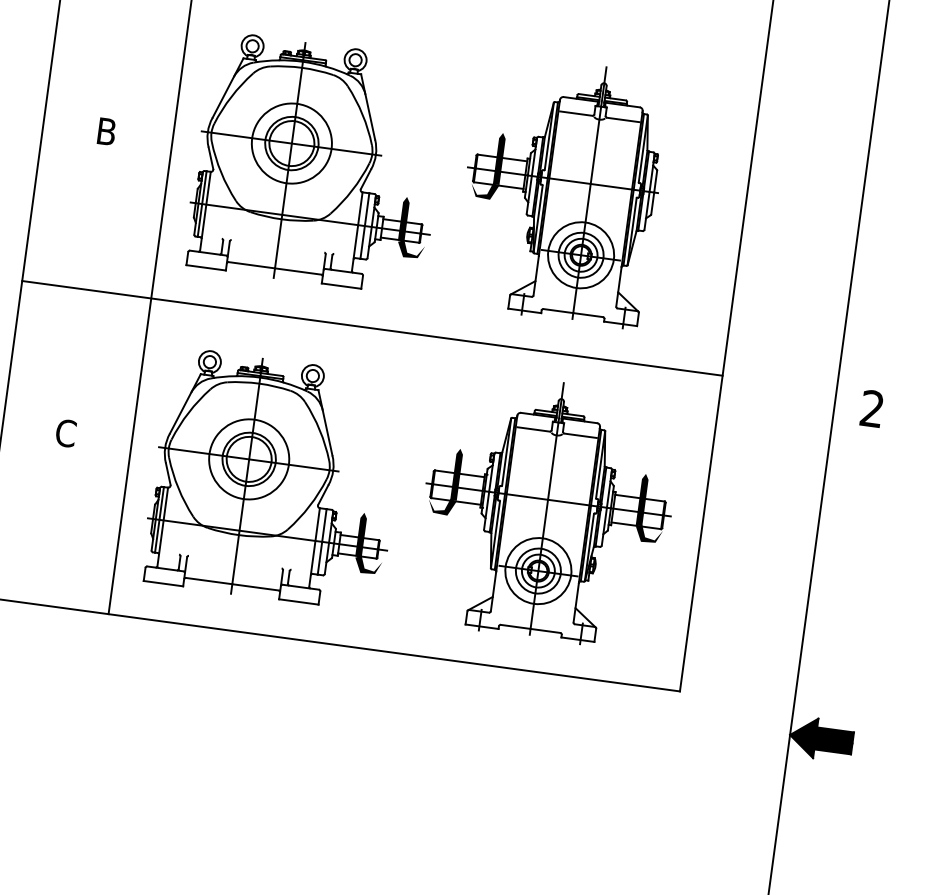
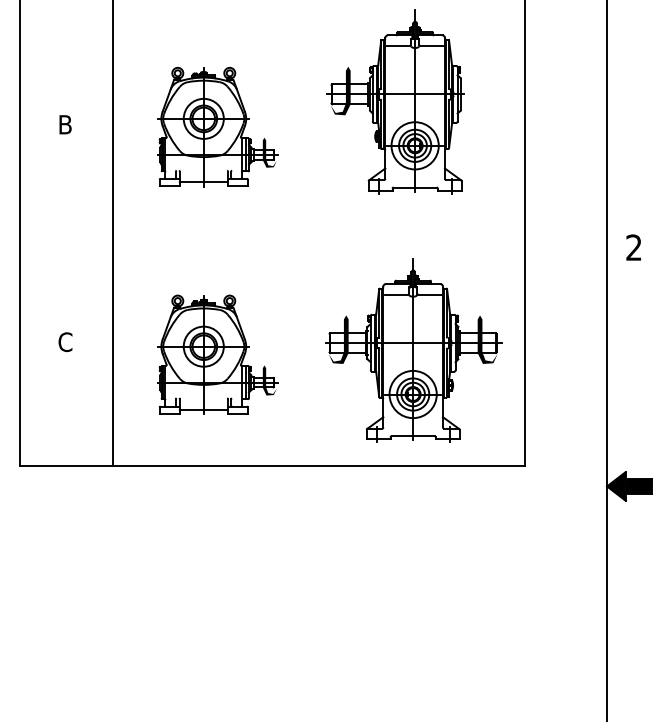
part: (317, 162) -> (217, 126), size x0.7
part: (562, 190) -> (395, 101), moved
line: (371, 328) -> (271, 238), removed
part: (274, 478) -> (217, 354), size x0.7

